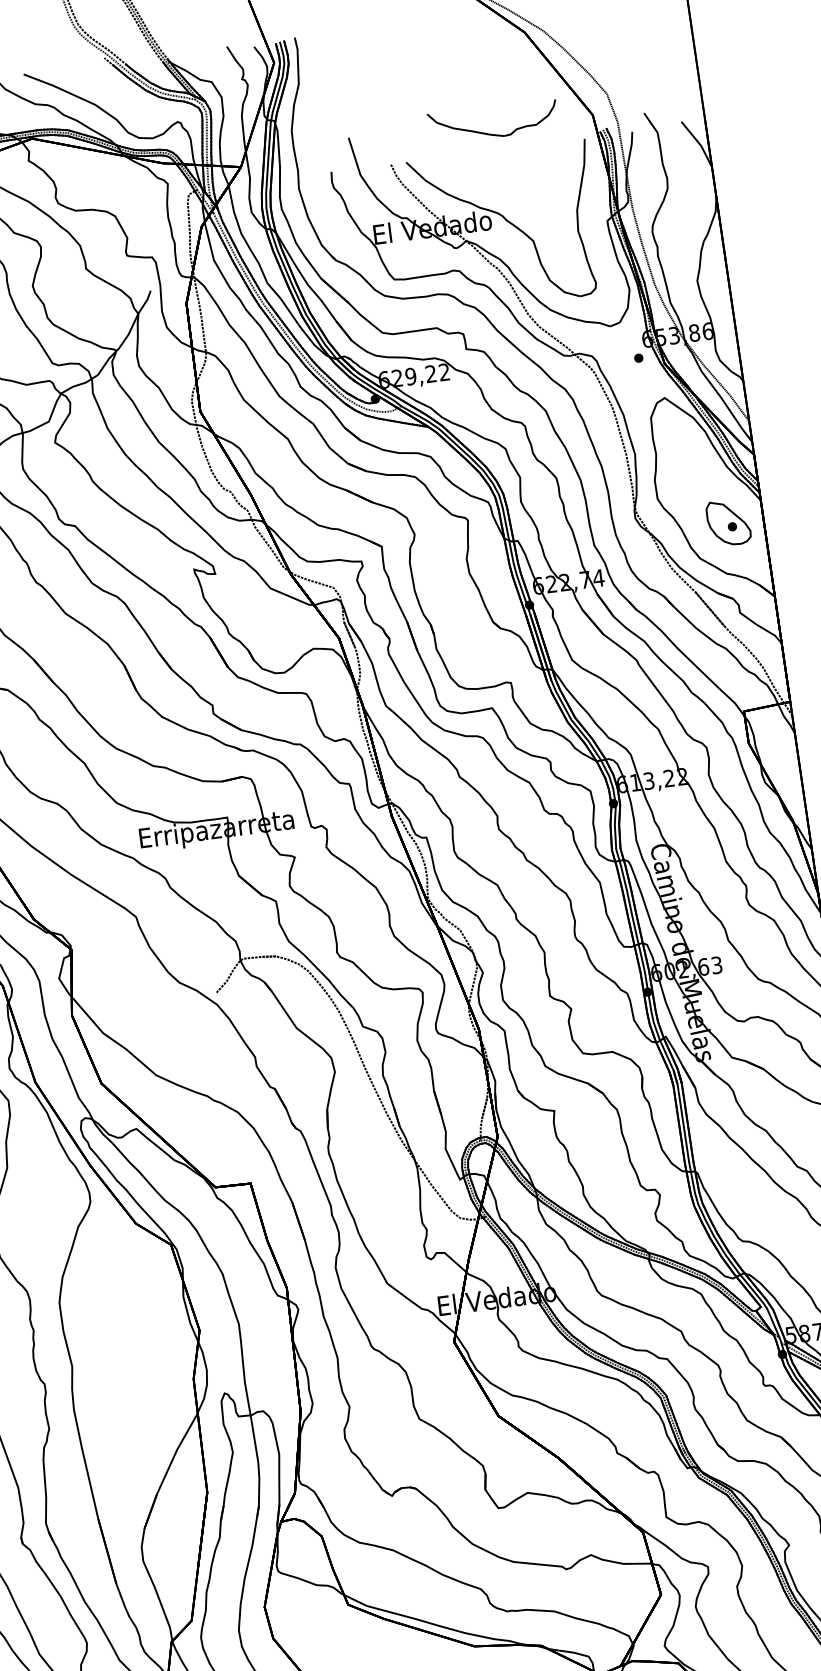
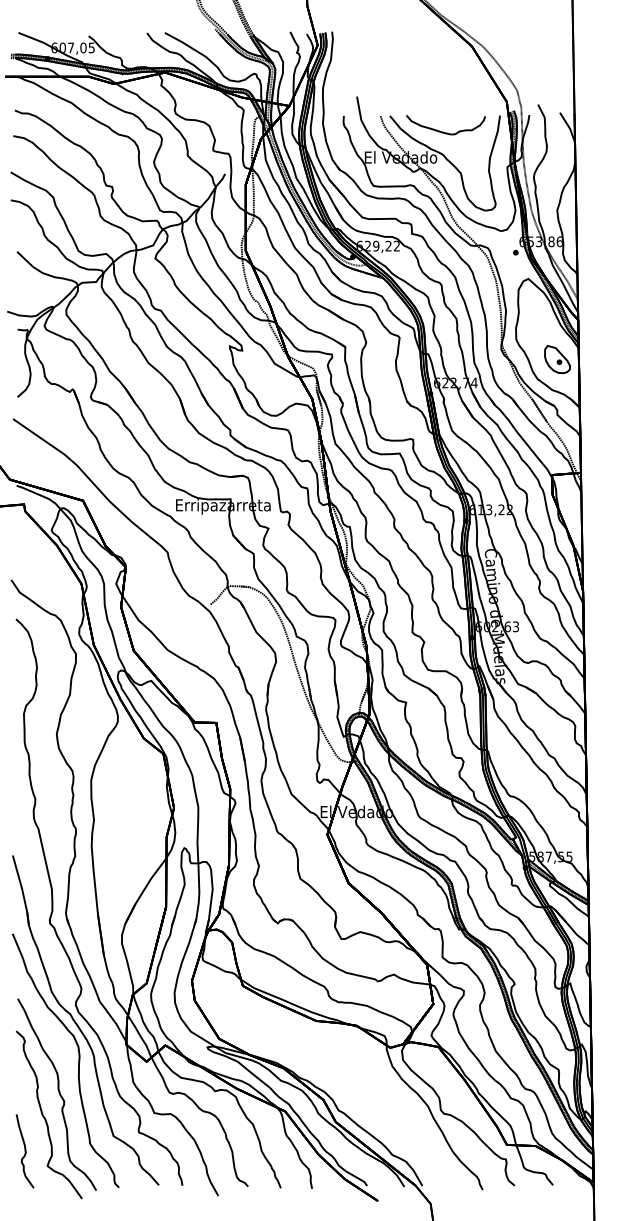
part: (490, 132) -> (443, 131), moved

